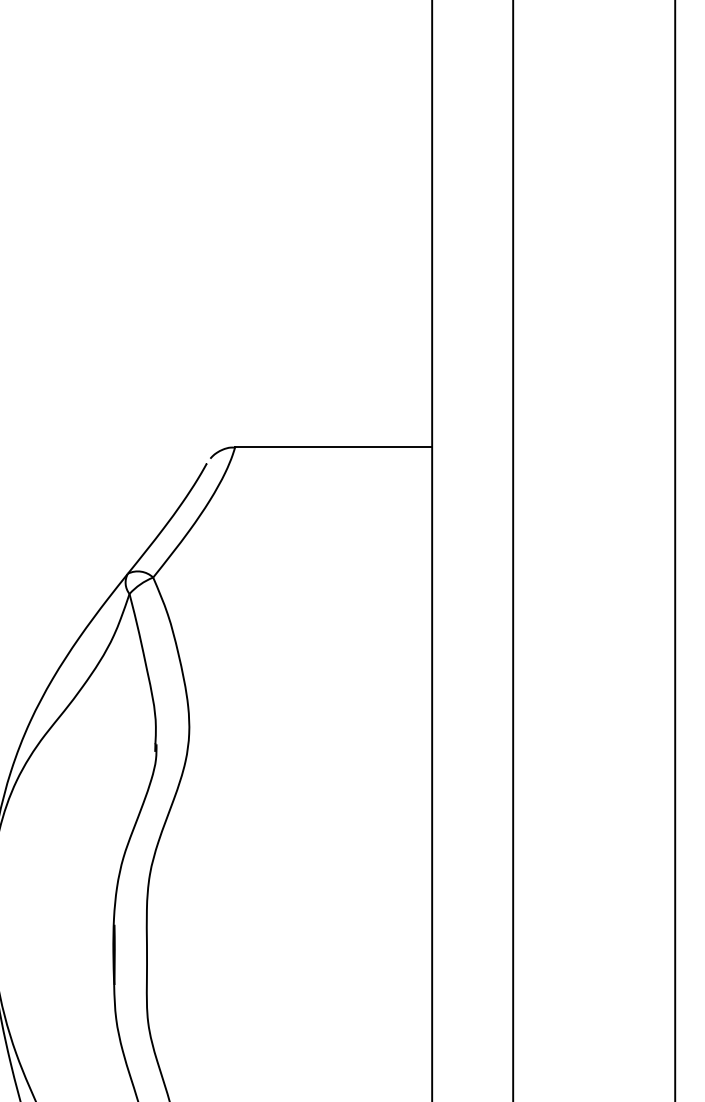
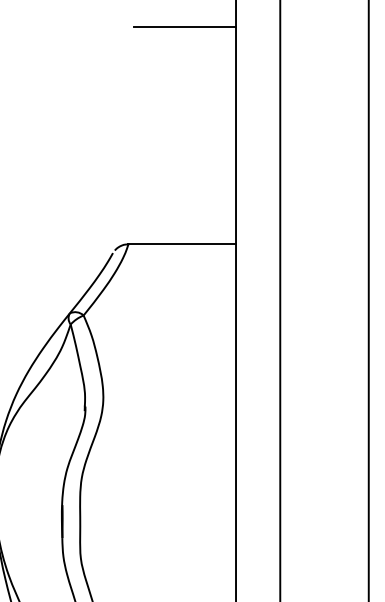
line: (337, 48) -> (184, 26), added

